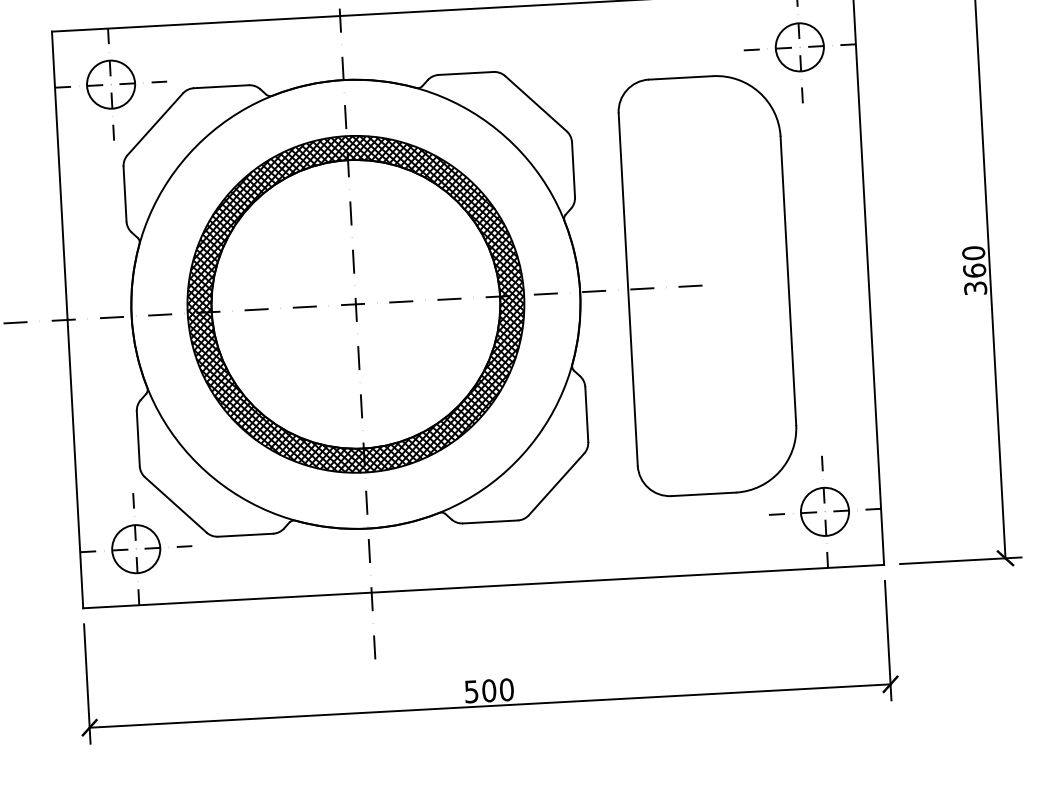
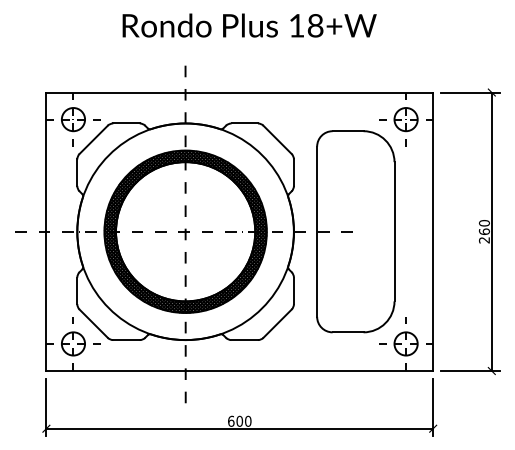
text: (975, 288) -> (484, 240), 360 -> 260
text: (472, 689) -> (231, 420), 500 -> 600

